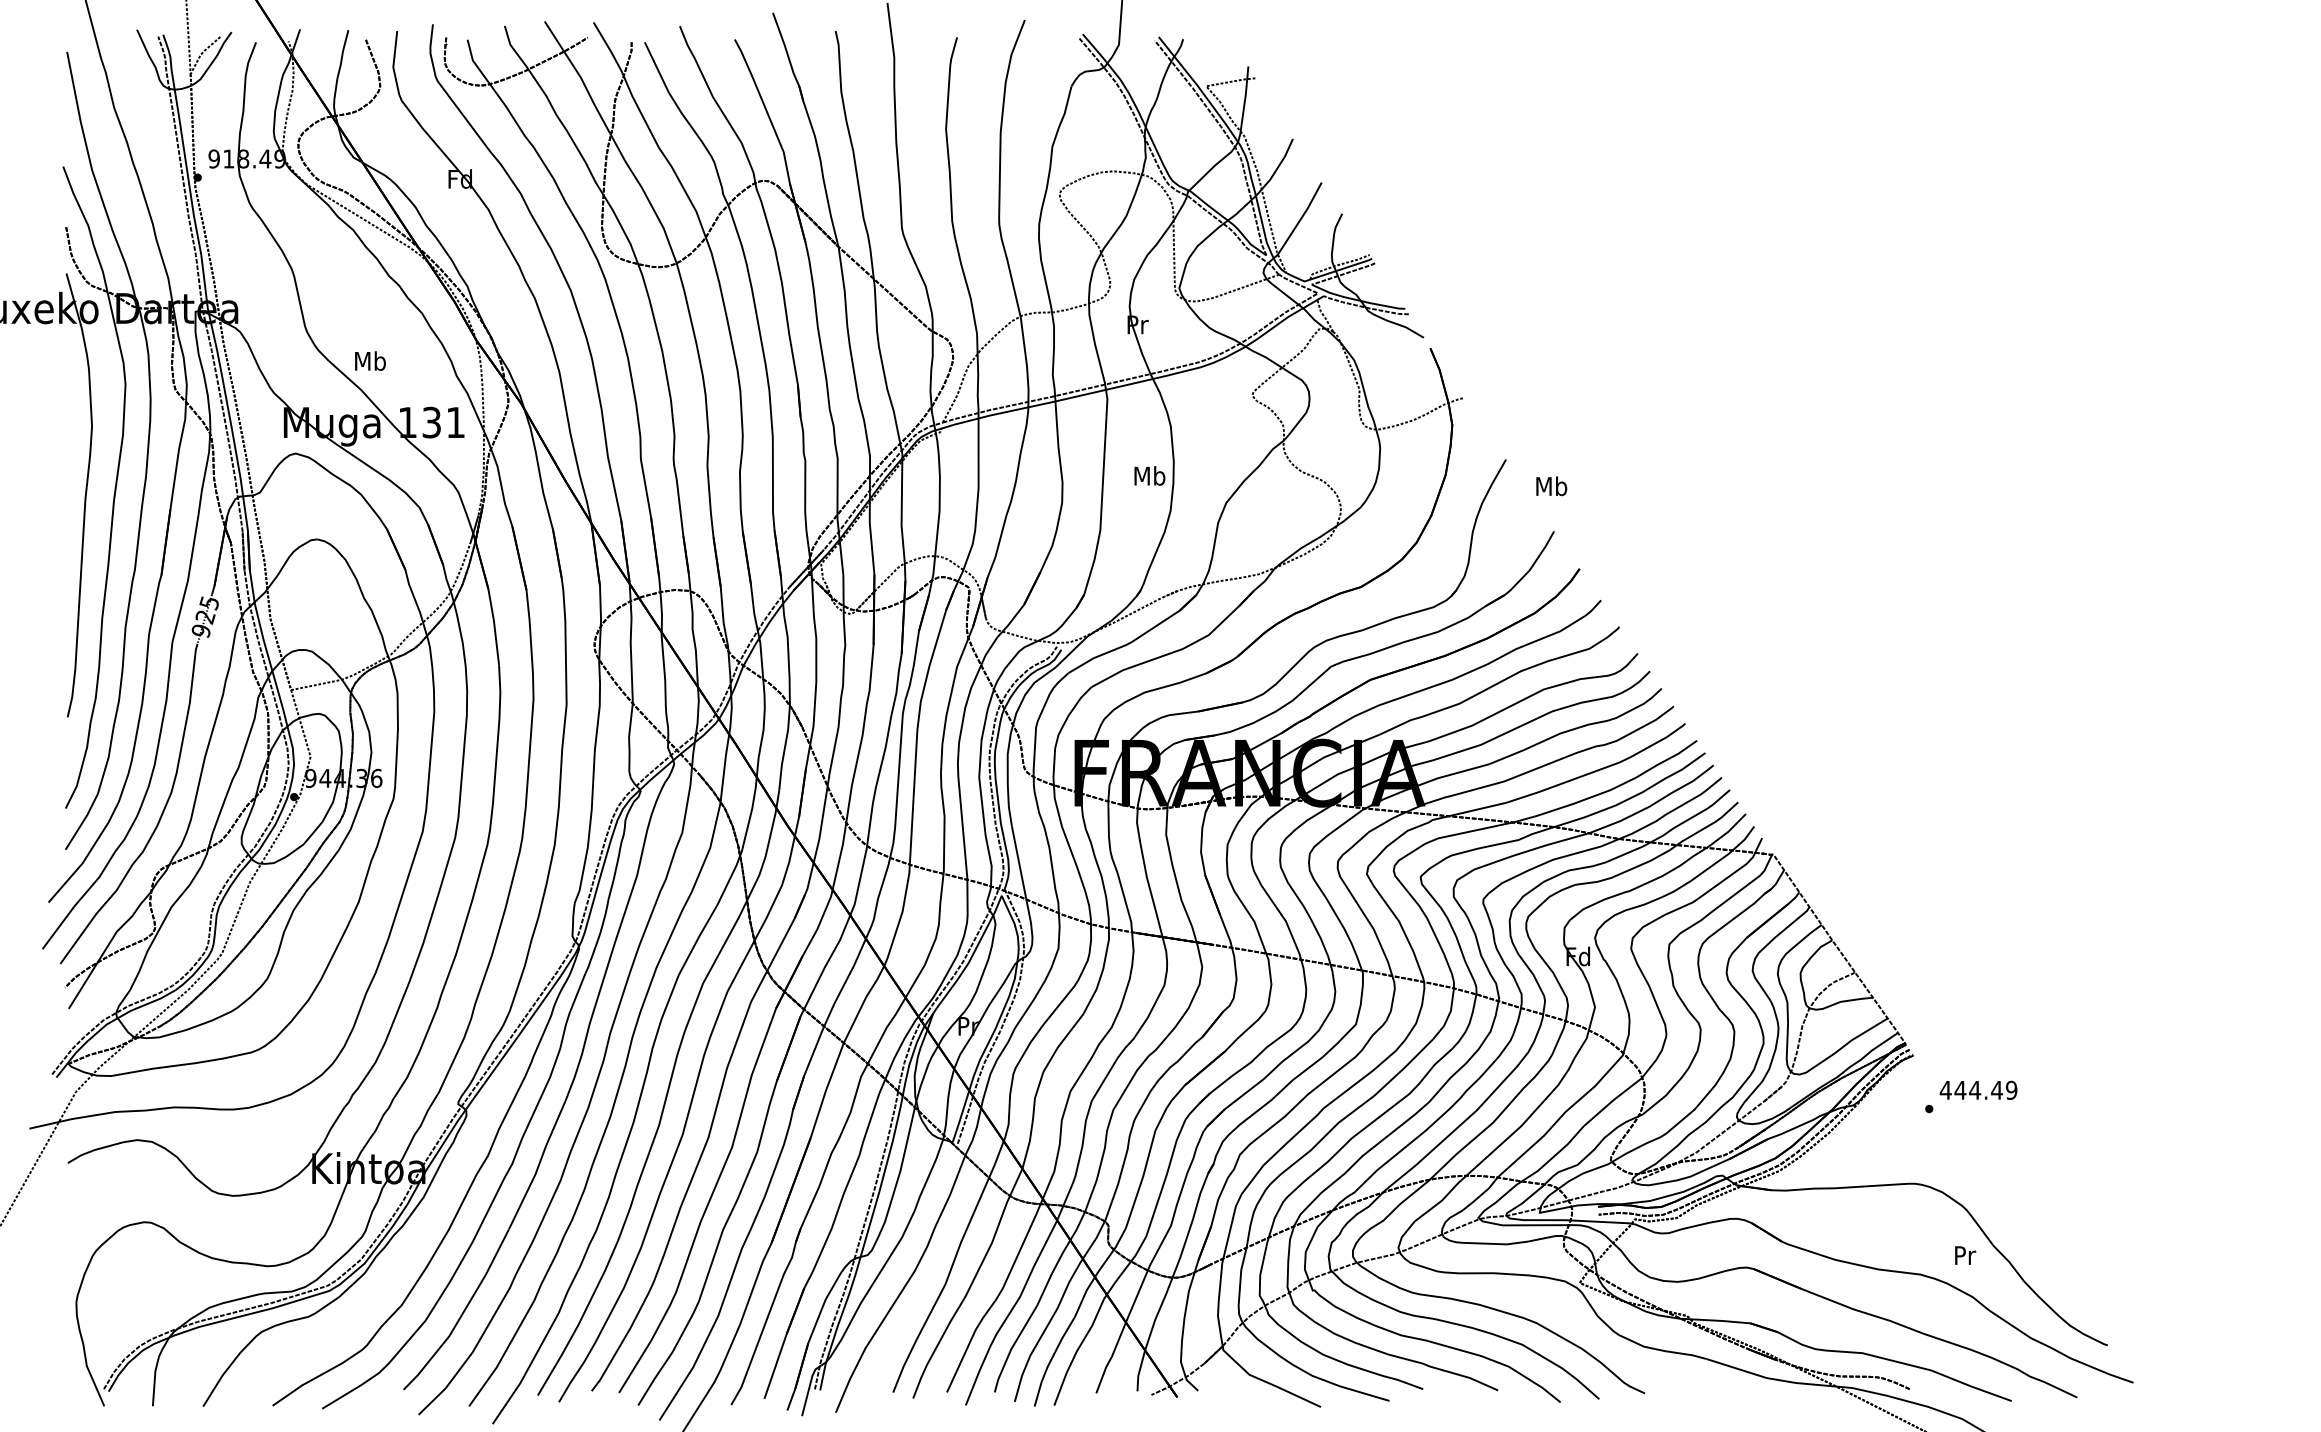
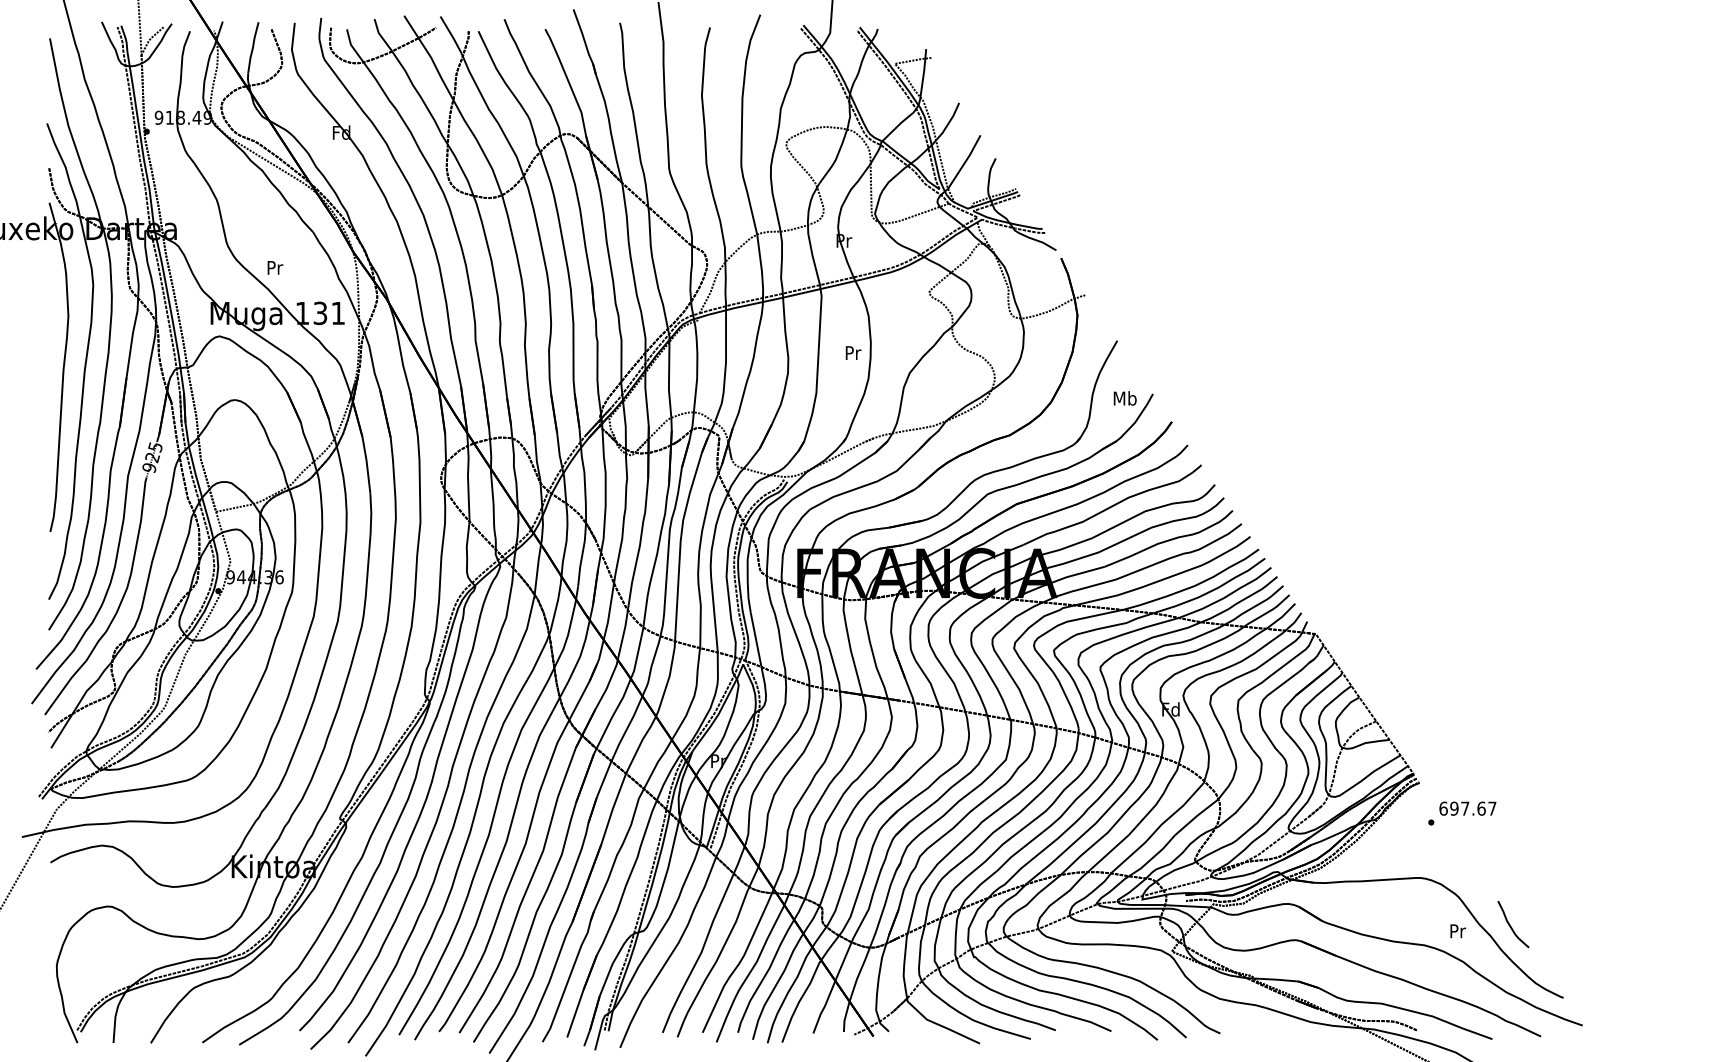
text: (370, 360) -> (274, 267), Mb -> Pr
text: (1149, 475) -> (852, 352), Mb -> Pr
text: (1551, 486) -> (1125, 398), moved
text: (1978, 1089) -> (1467, 808), 444.49 -> 697.67
curve: (2036, 1248) -> (1510, 926), added

